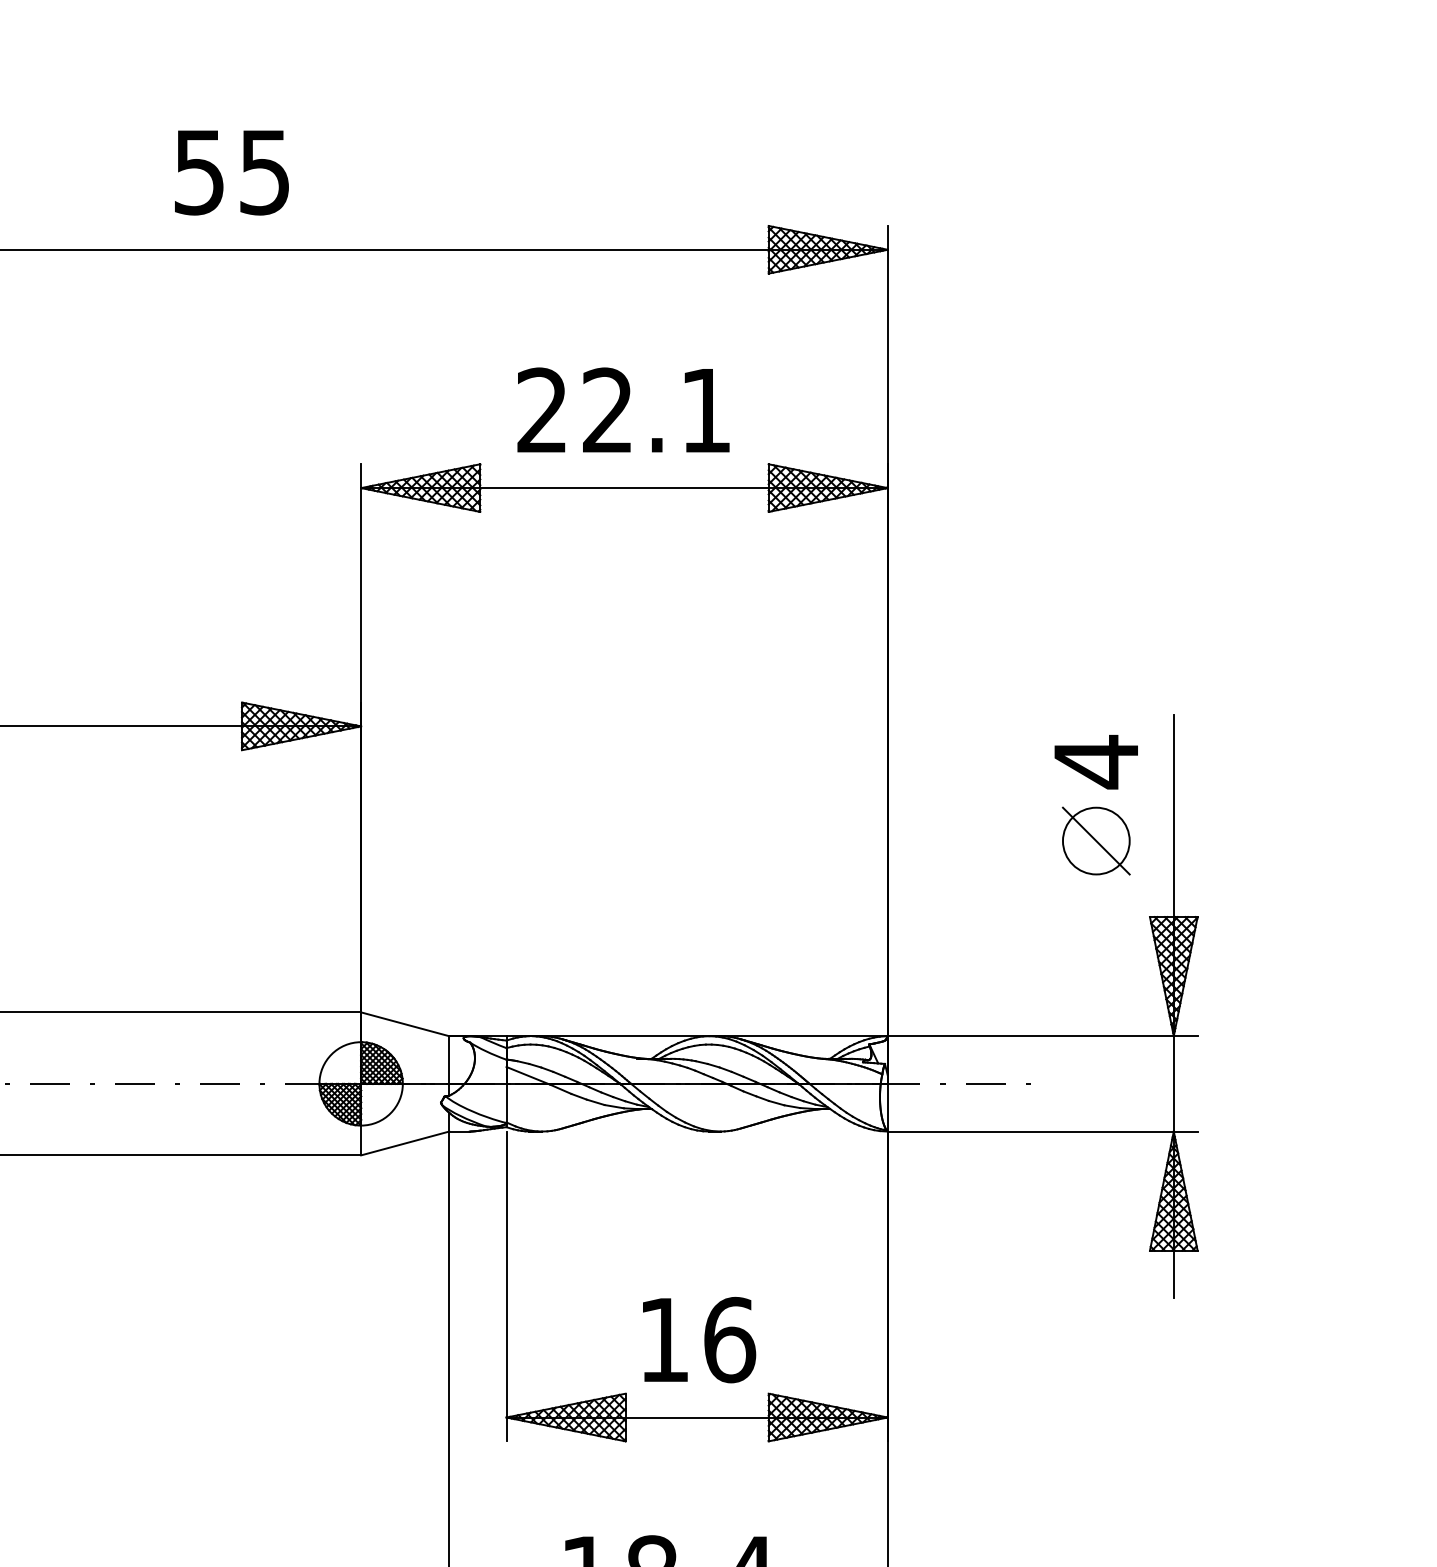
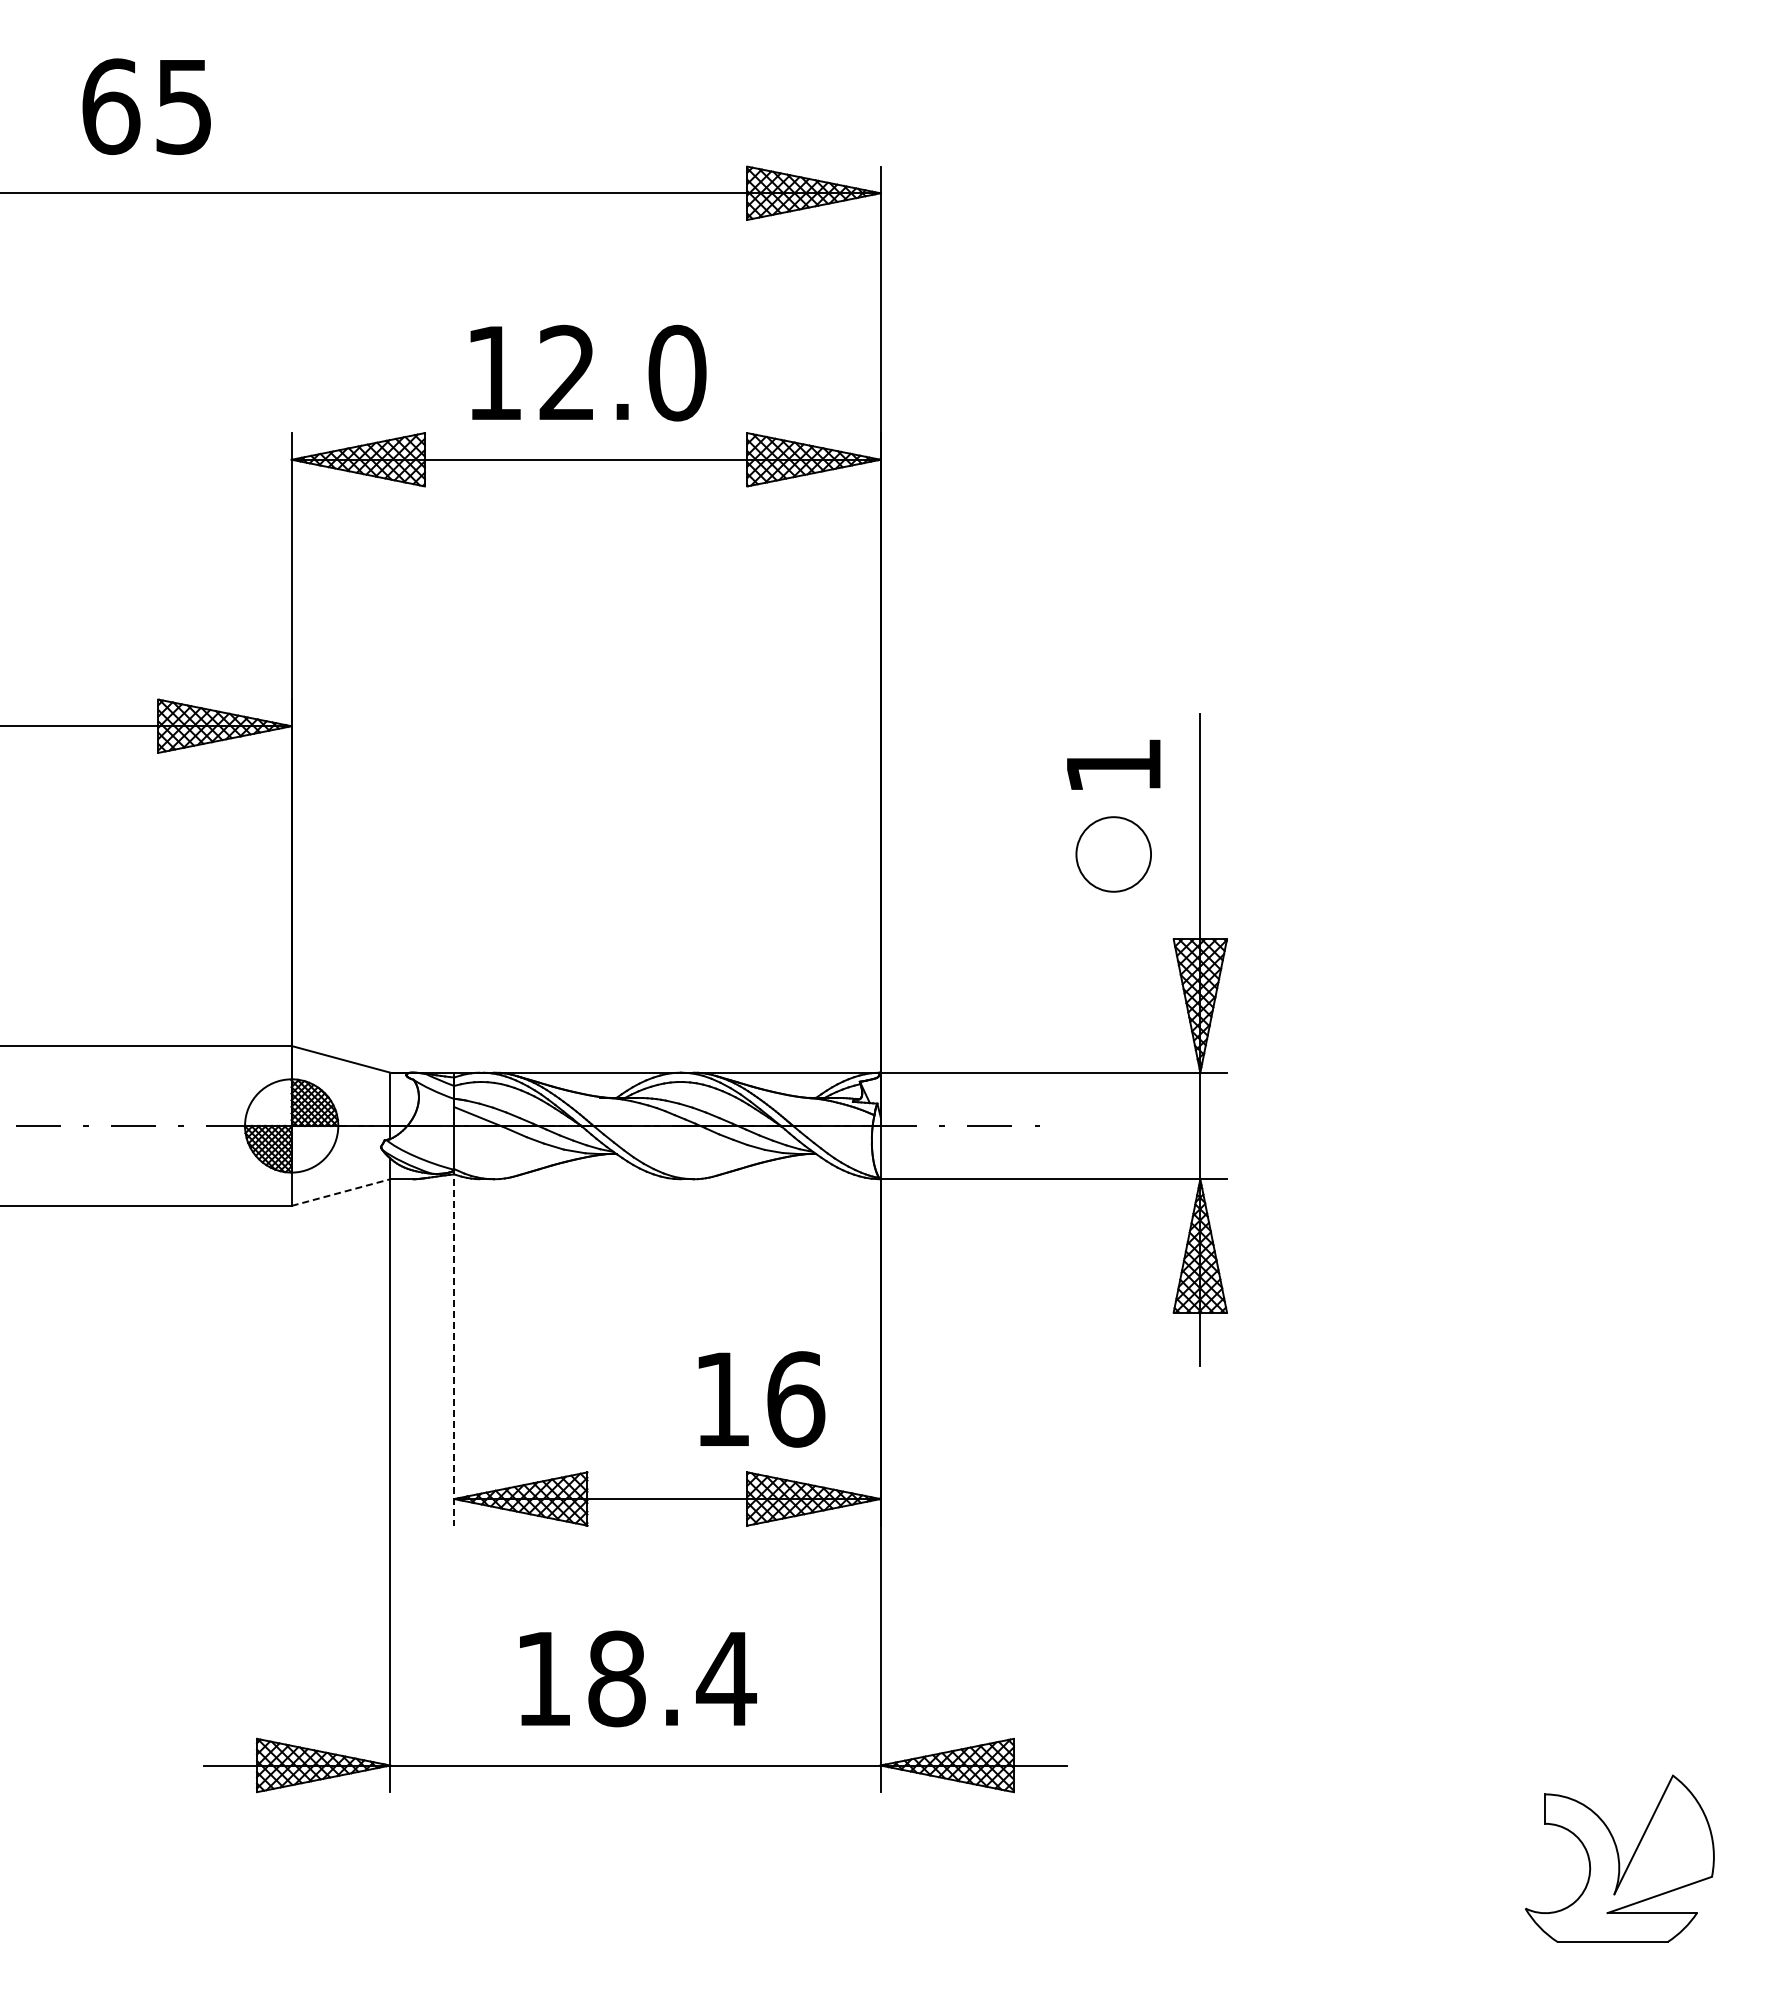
text: (200, 172) -> (111, 106), 55 -> 65
text: (624, 410) -> (586, 372), 22.1 -> 12.0
text: (1096, 761) -> (1113, 765), 4 -> 1
line: (1096, 841) -> (1113, 854), removed
line: (405, 1143) -> (341, 1192), solid -> dashed
line: (506, 1286) -> (454, 1352), solid -> dashed
text: (699, 1340) -> (761, 1399), moved

